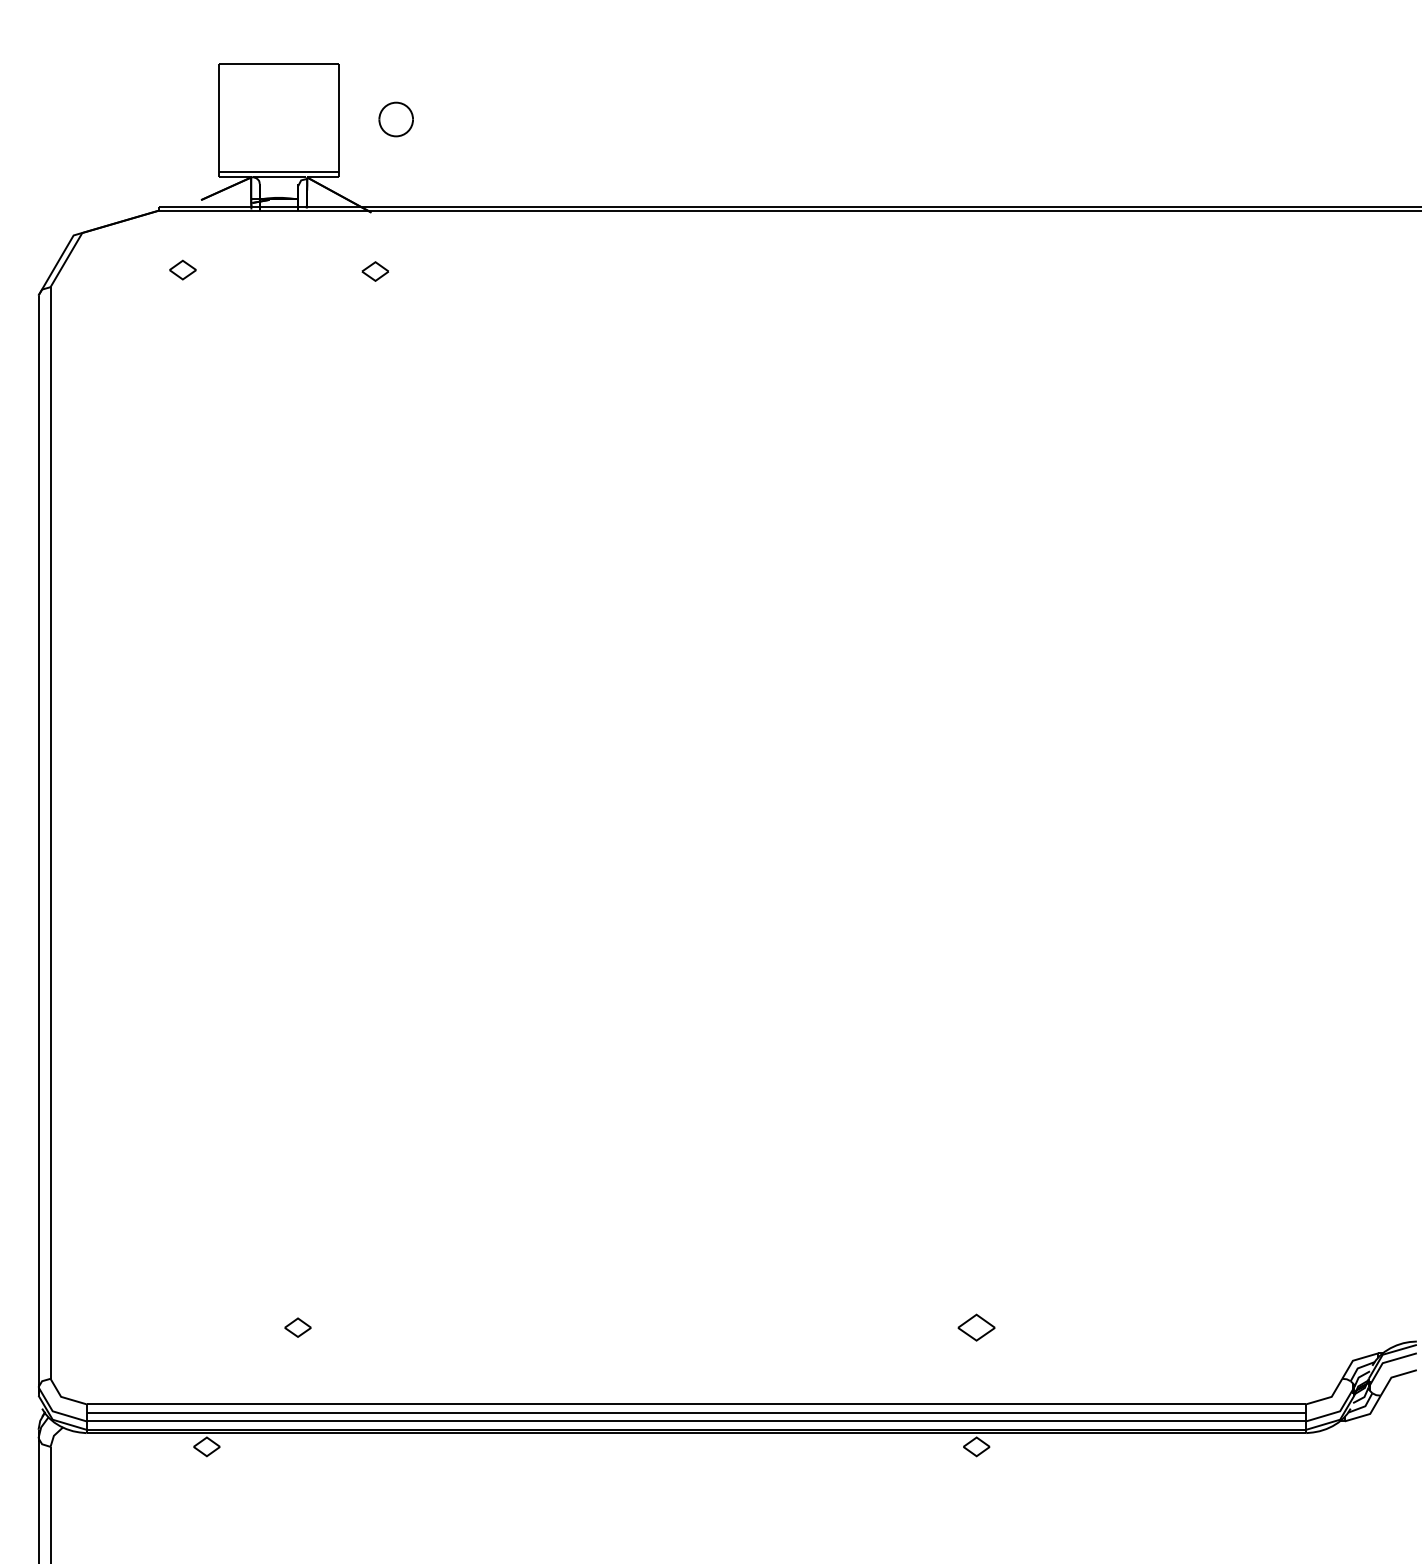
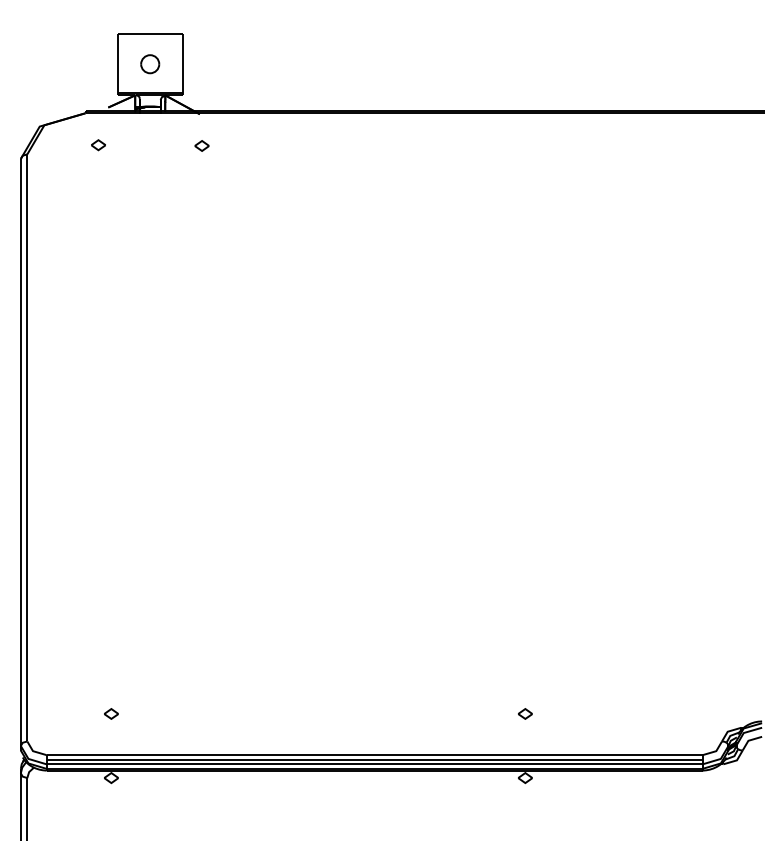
part: (396, 120) -> (150, 64), moved
part: (298, 1326) -> (111, 713), moved
part: (976, 1326) -> (525, 713), size x0.71

